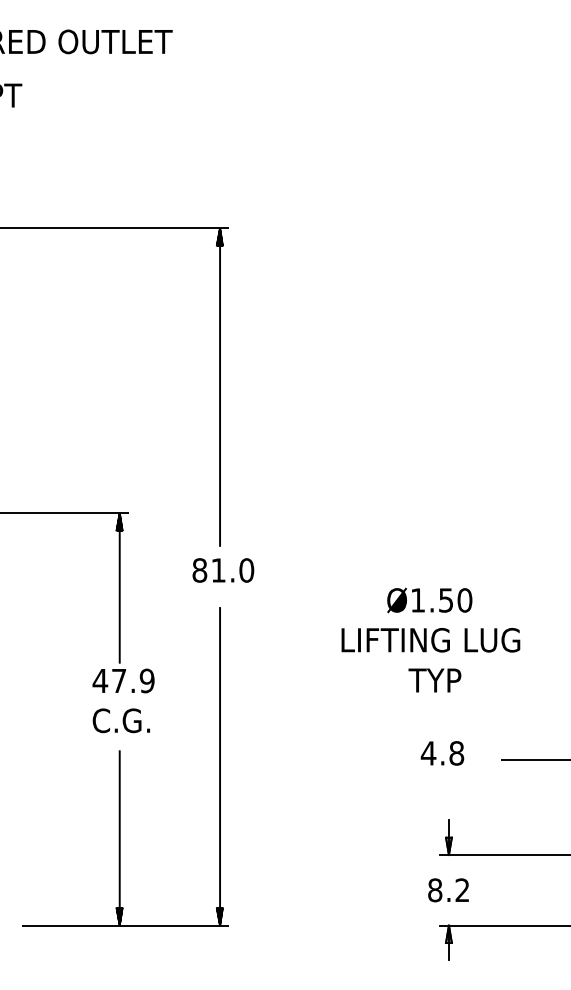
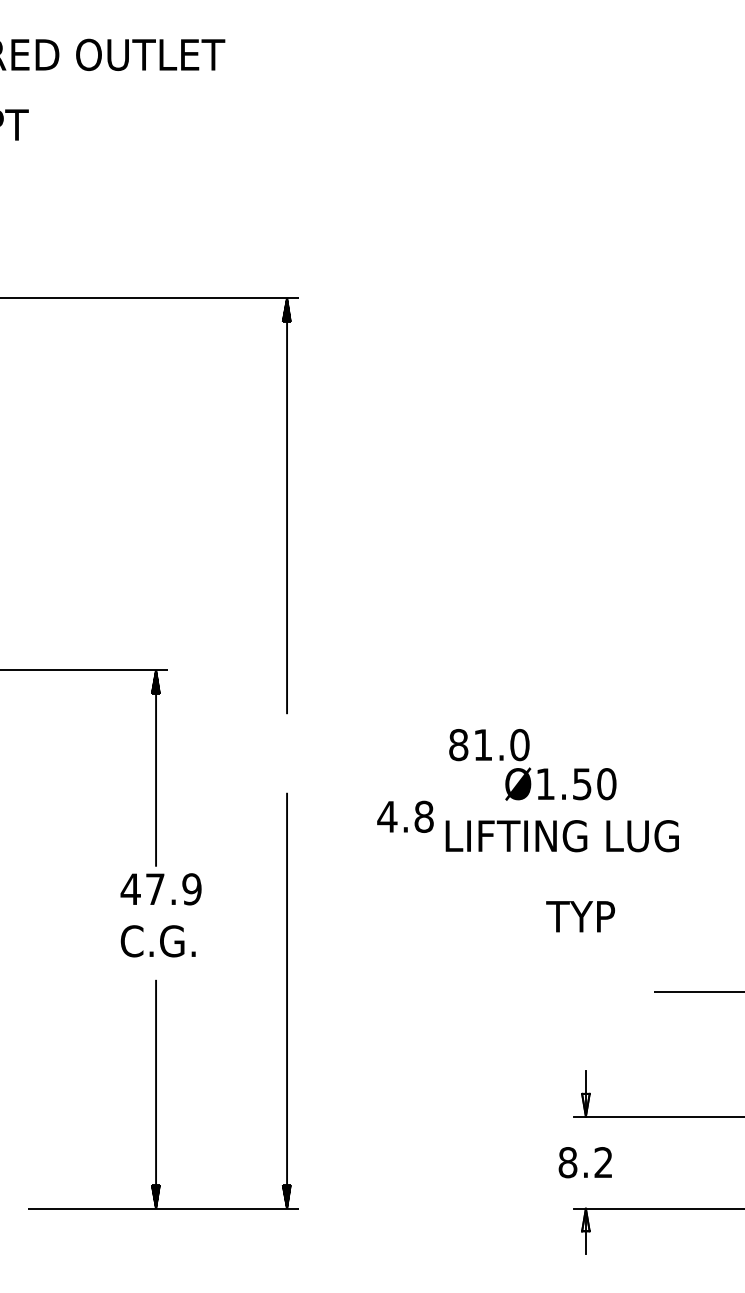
text: (223, 570) -> (489, 745), moved
text: (434, 680) -> (580, 916), moved
text: (442, 753) -> (405, 816), moved

